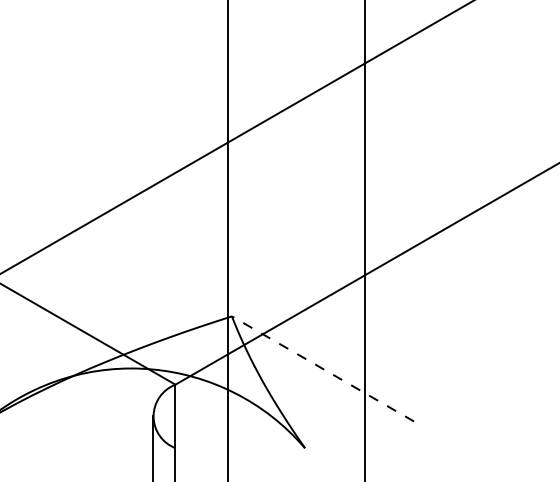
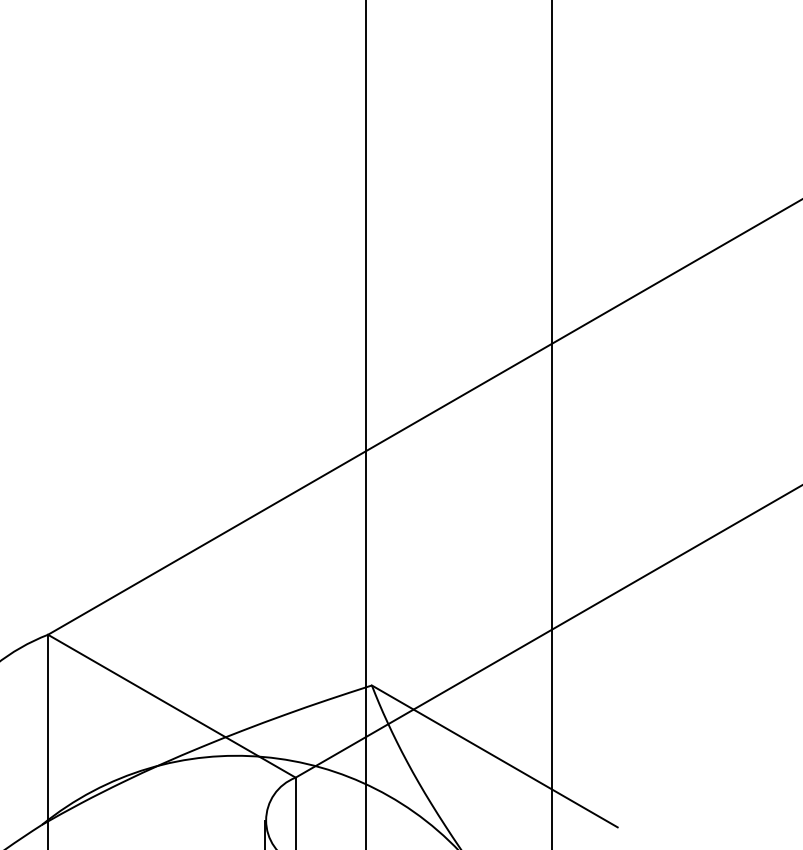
line: (322, 369) -> (494, 756), dashed -> solid

